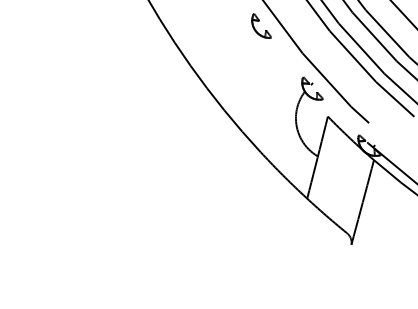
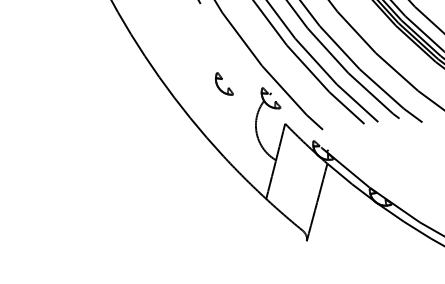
part: (261, 25) -> (224, 83), moved

